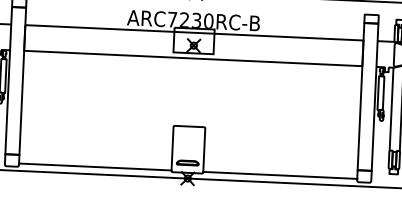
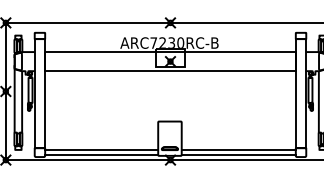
line: (95, 161) -> (101, 150), added
line: (280, 169) -> (238, 150), added

